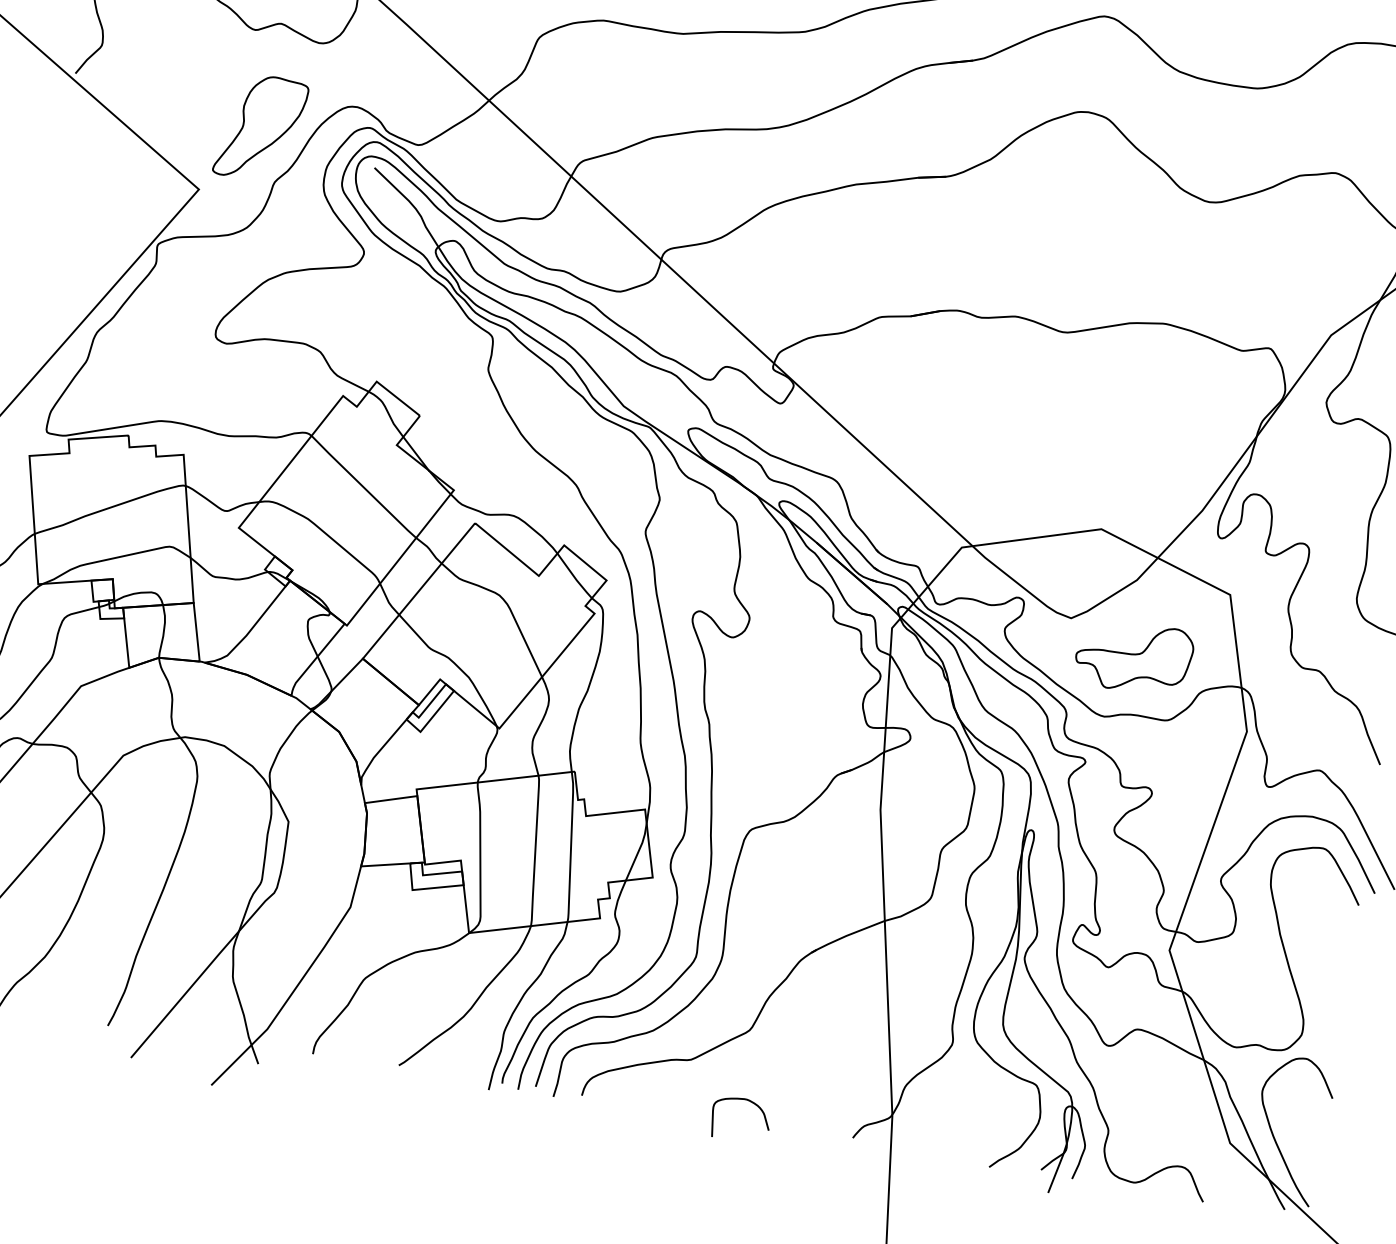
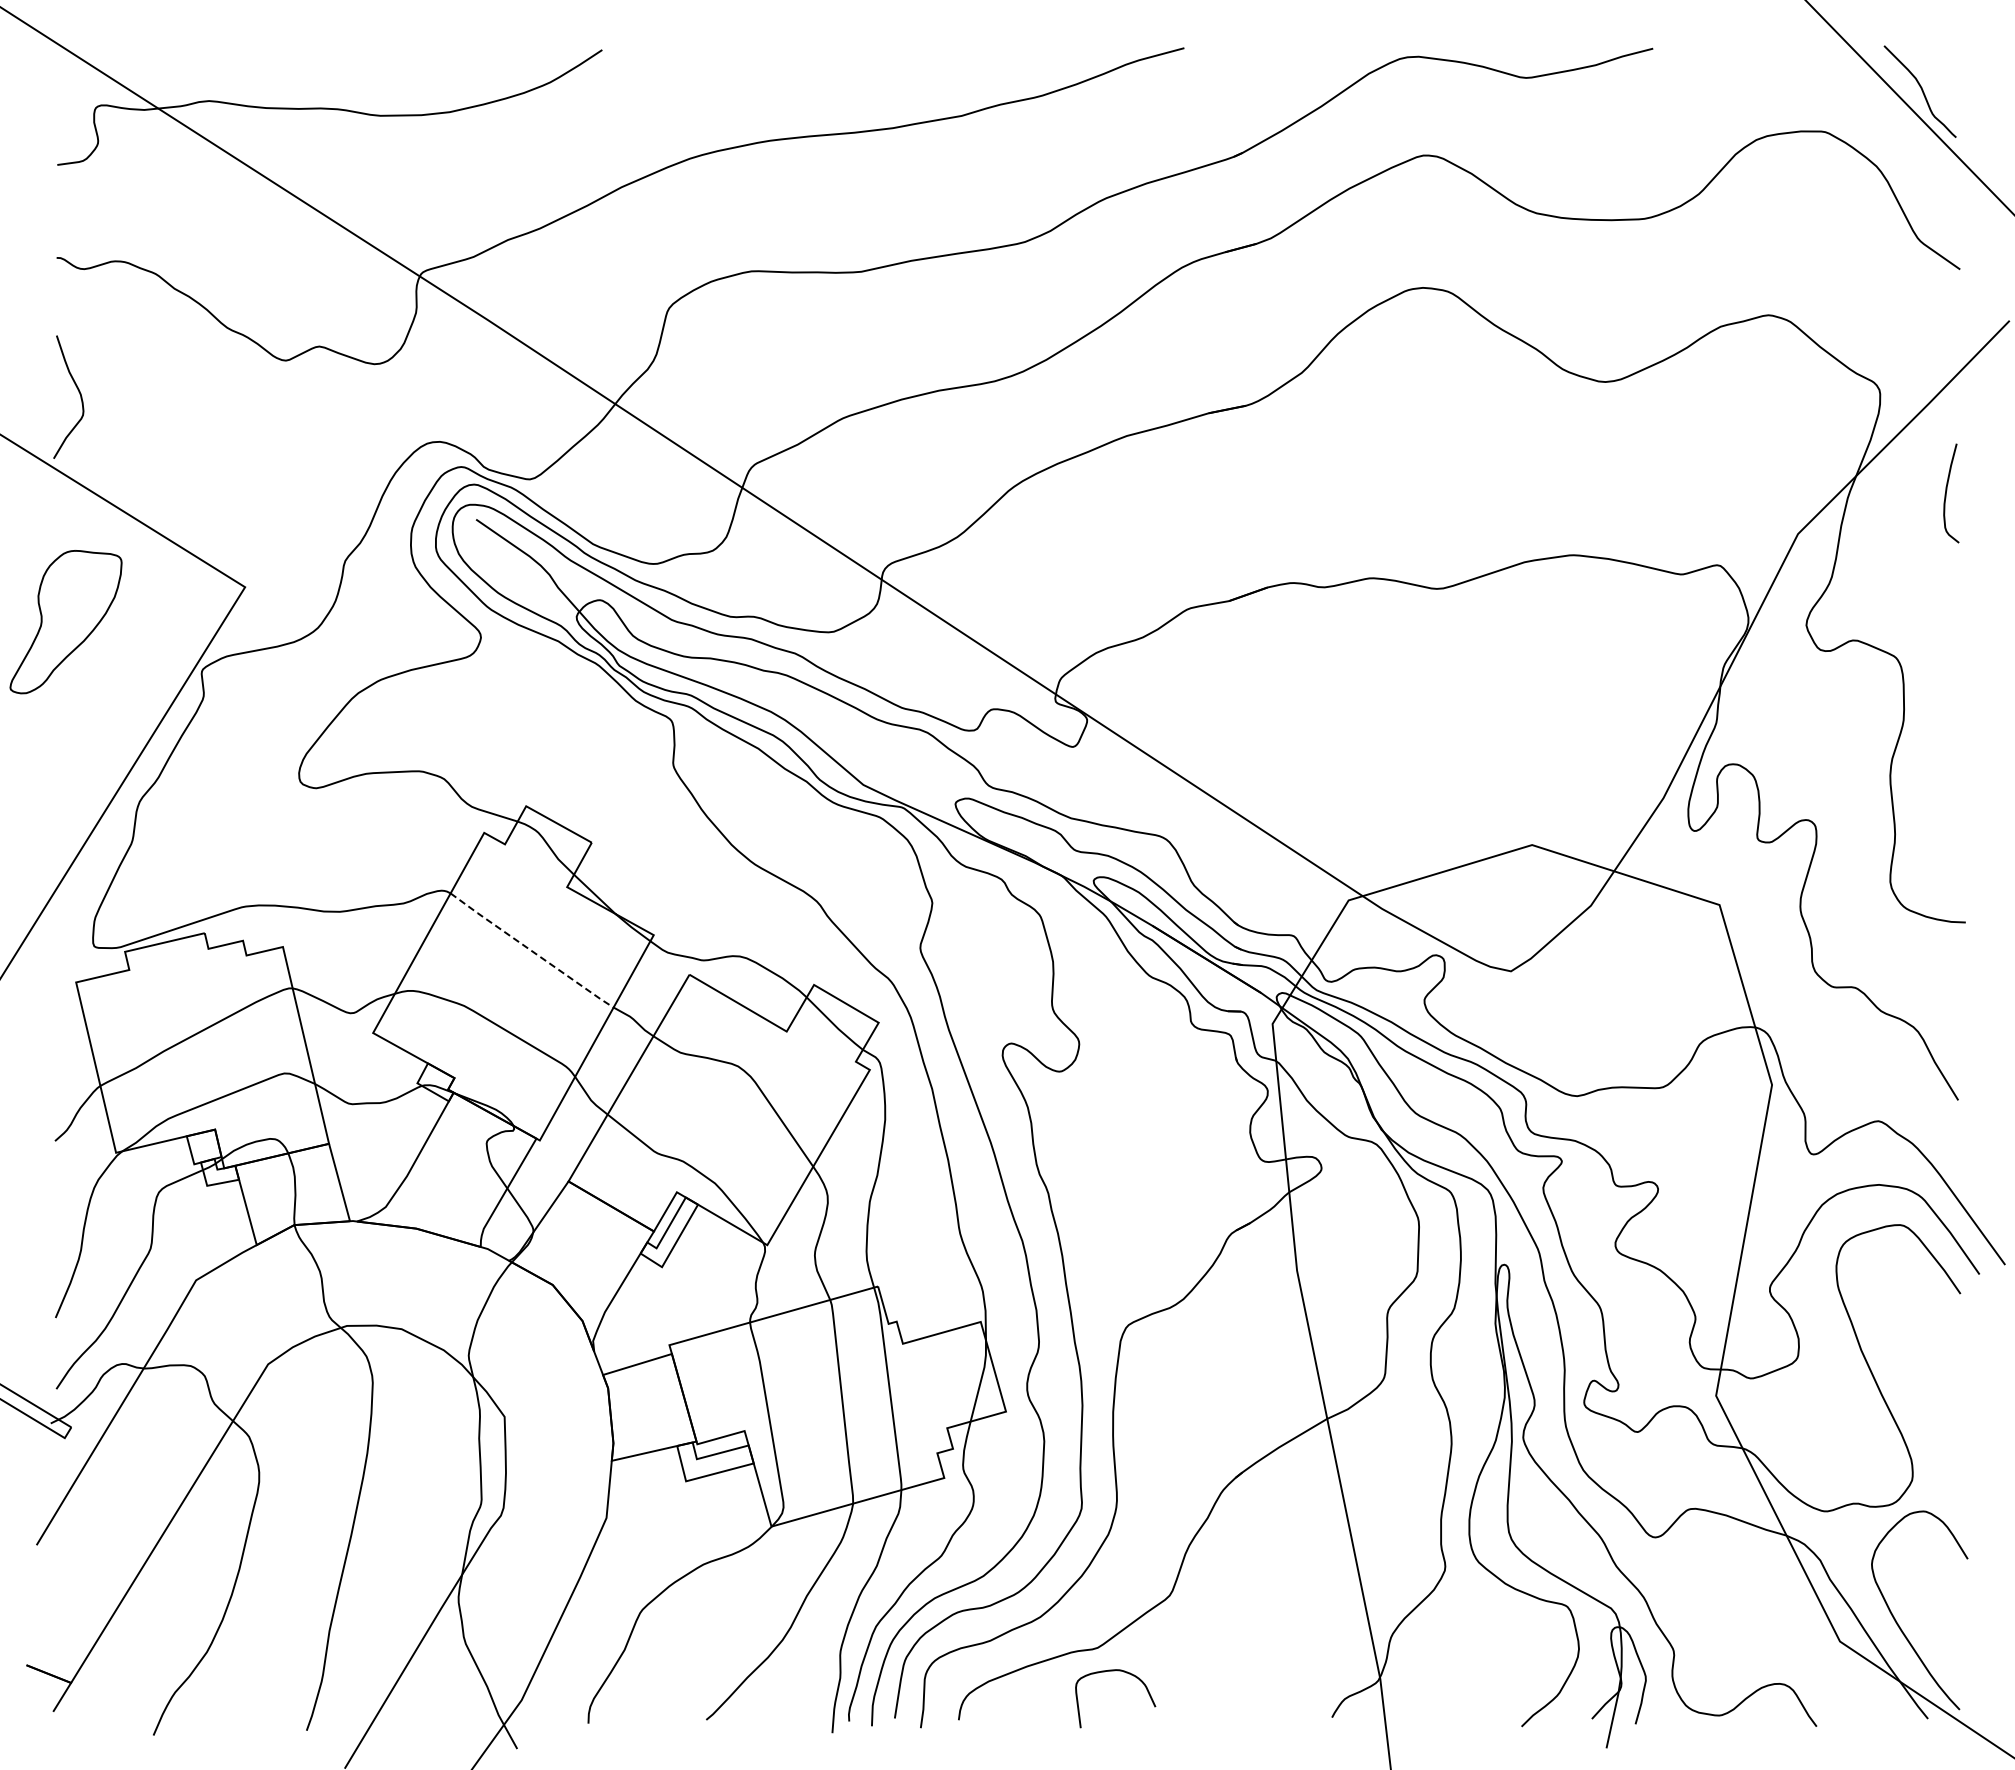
part: (260, 128) -> (65, 622), moved
line: (364, 487) -> (532, 951), solid -> dashed
part: (1133, 656) -> (1603, 1009), removed
curve: (743, 1099) -> (1114, 1671), moved

